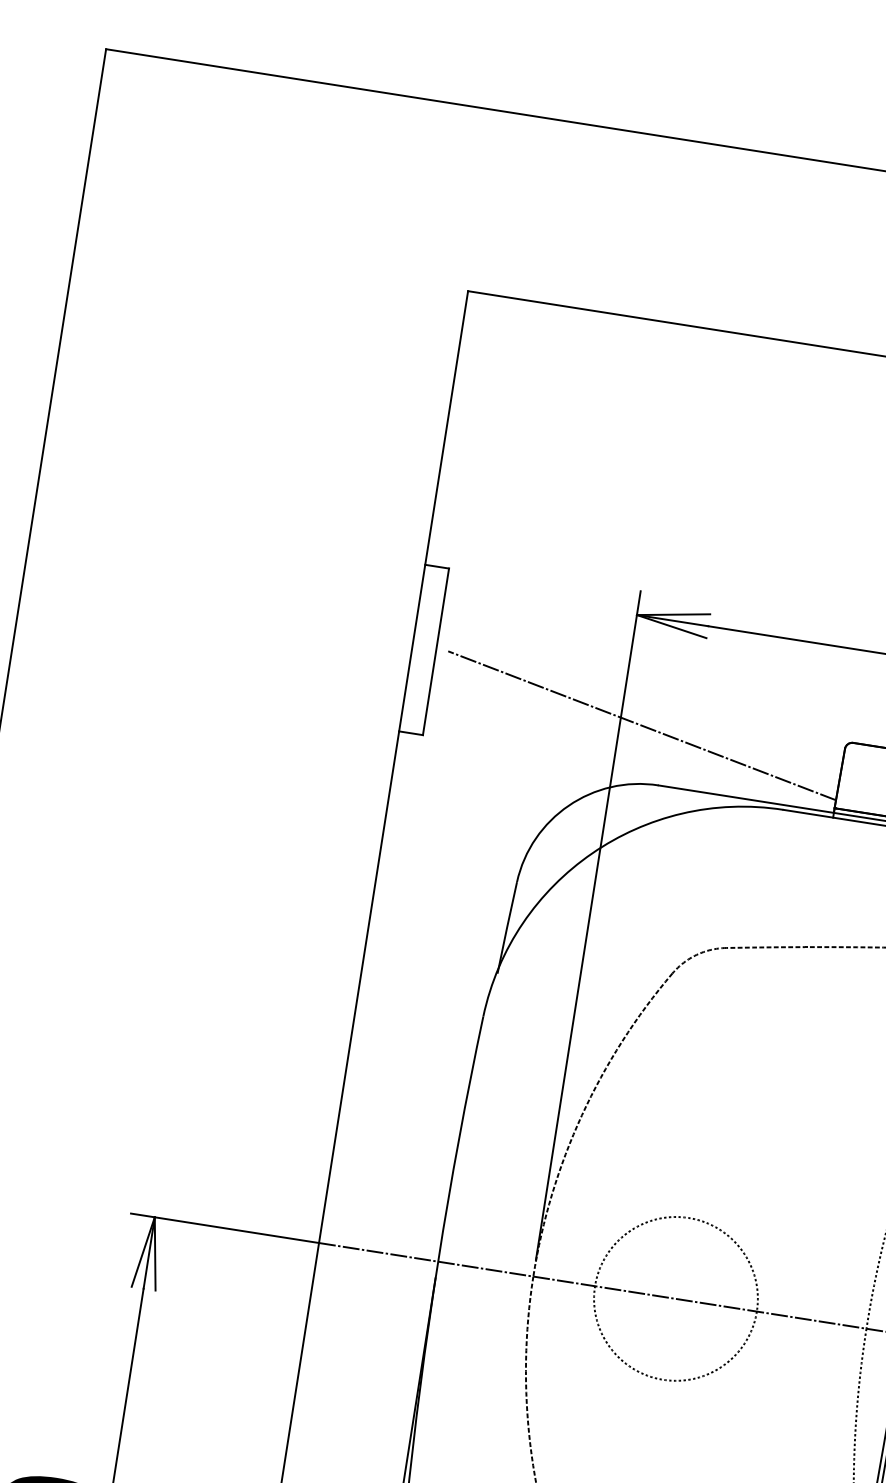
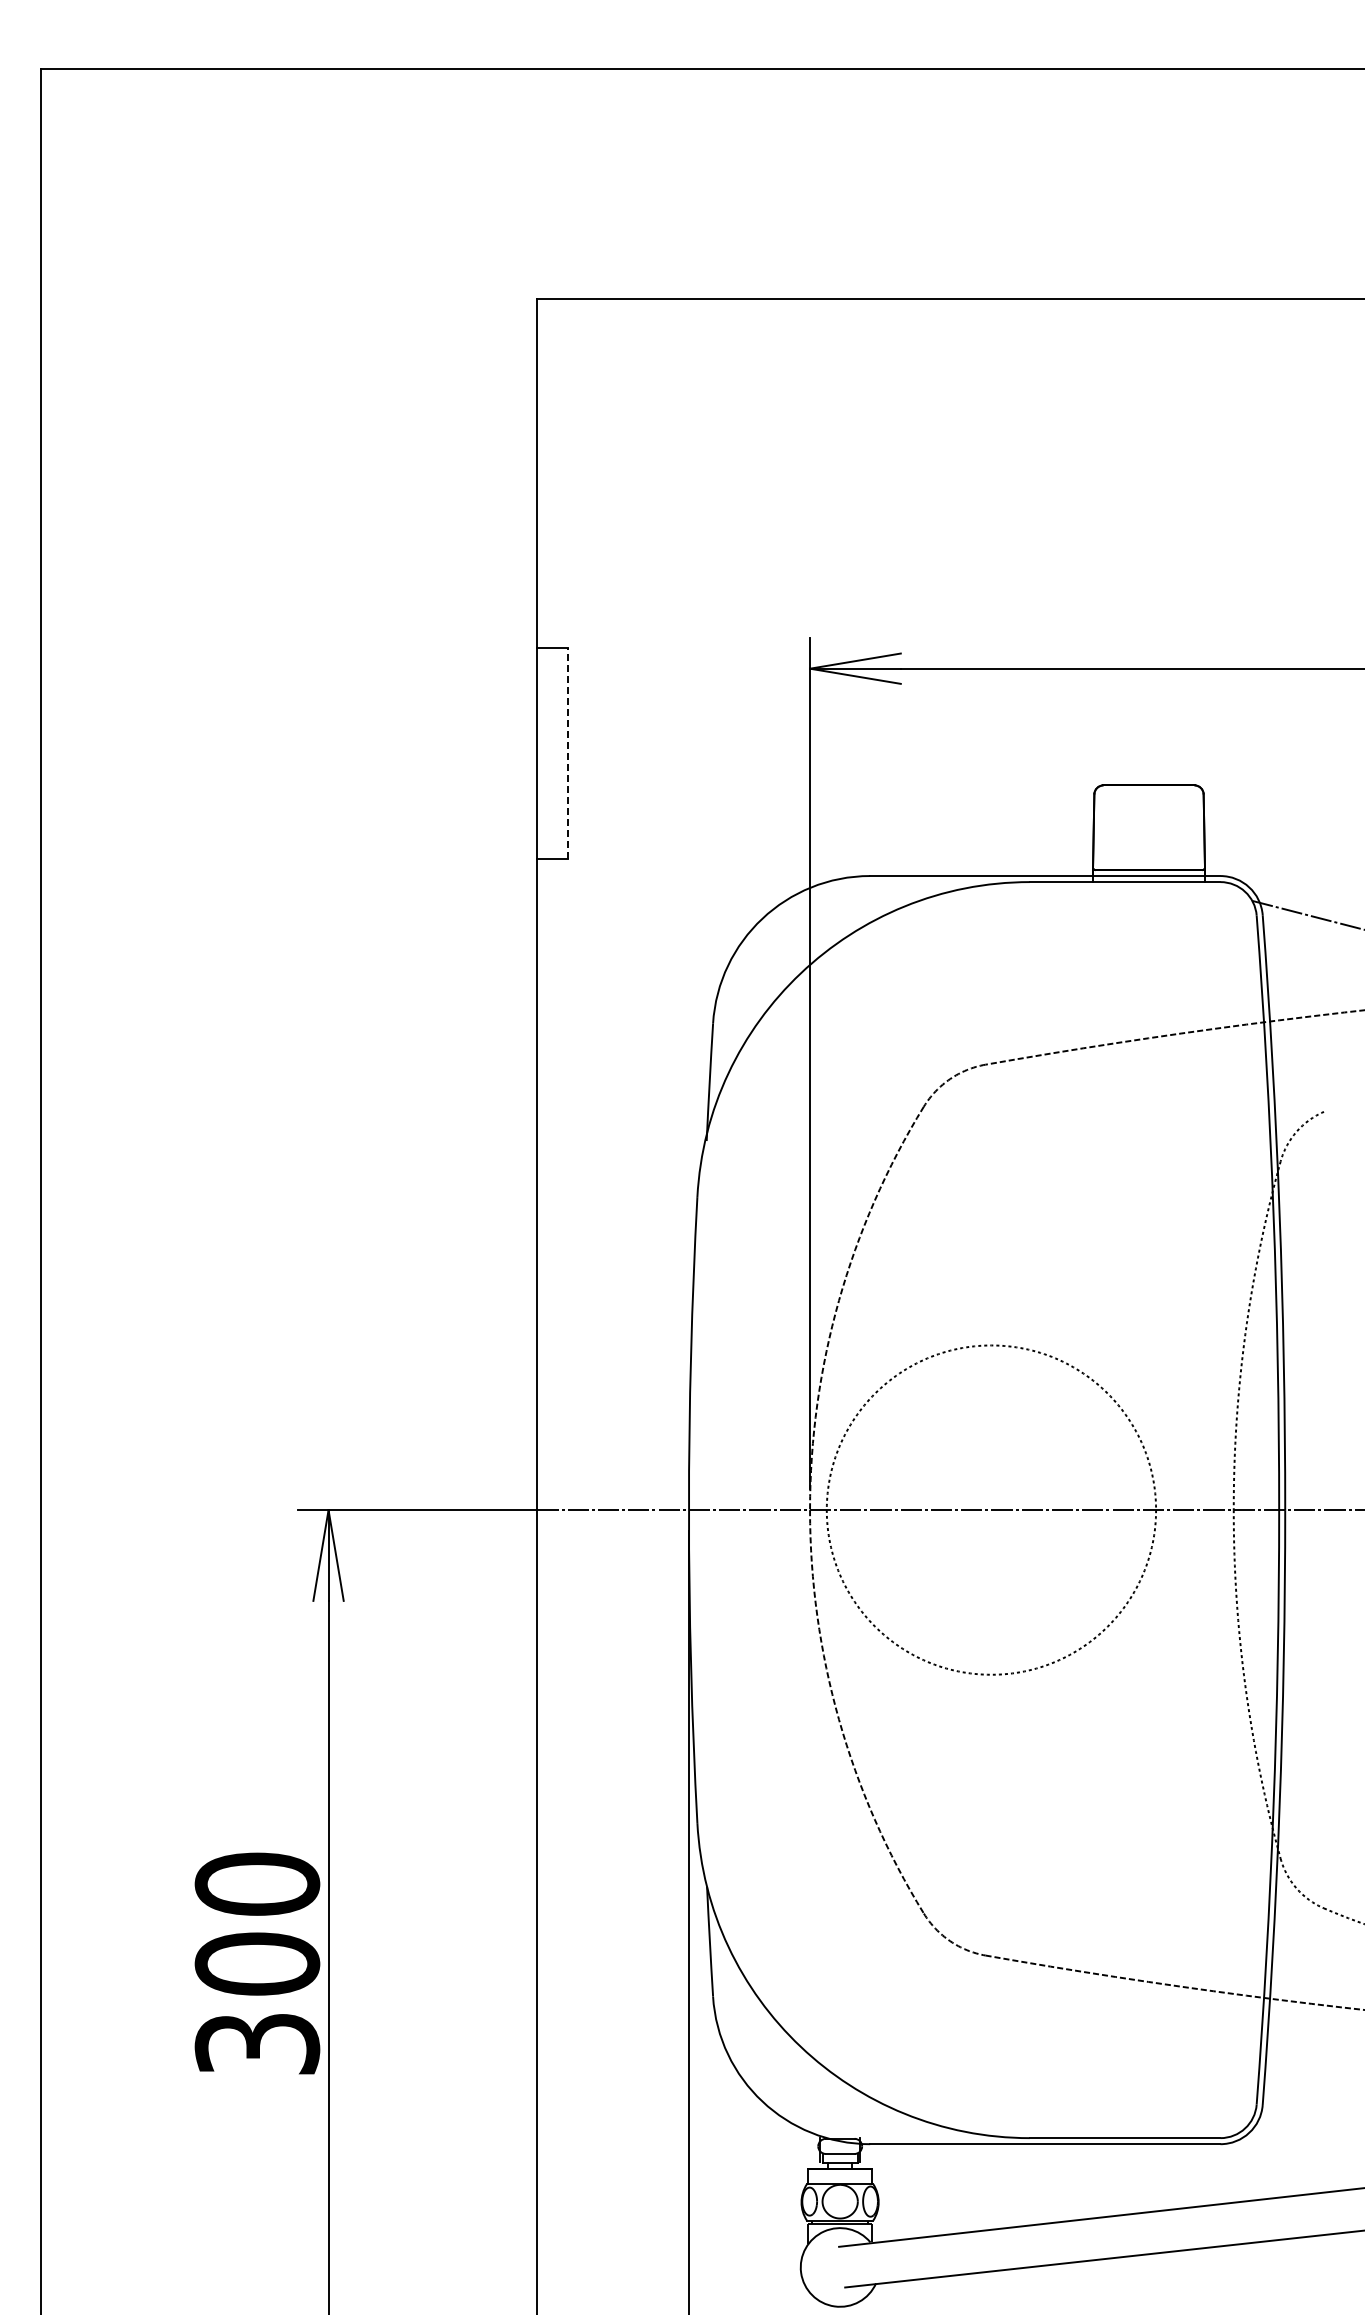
line: (435, 651) -> (567, 753), solid -> dashed
line: (641, 725) -> (837, 804), removed
circle: (675, 1299) -> (991, 1510), size x1.6

